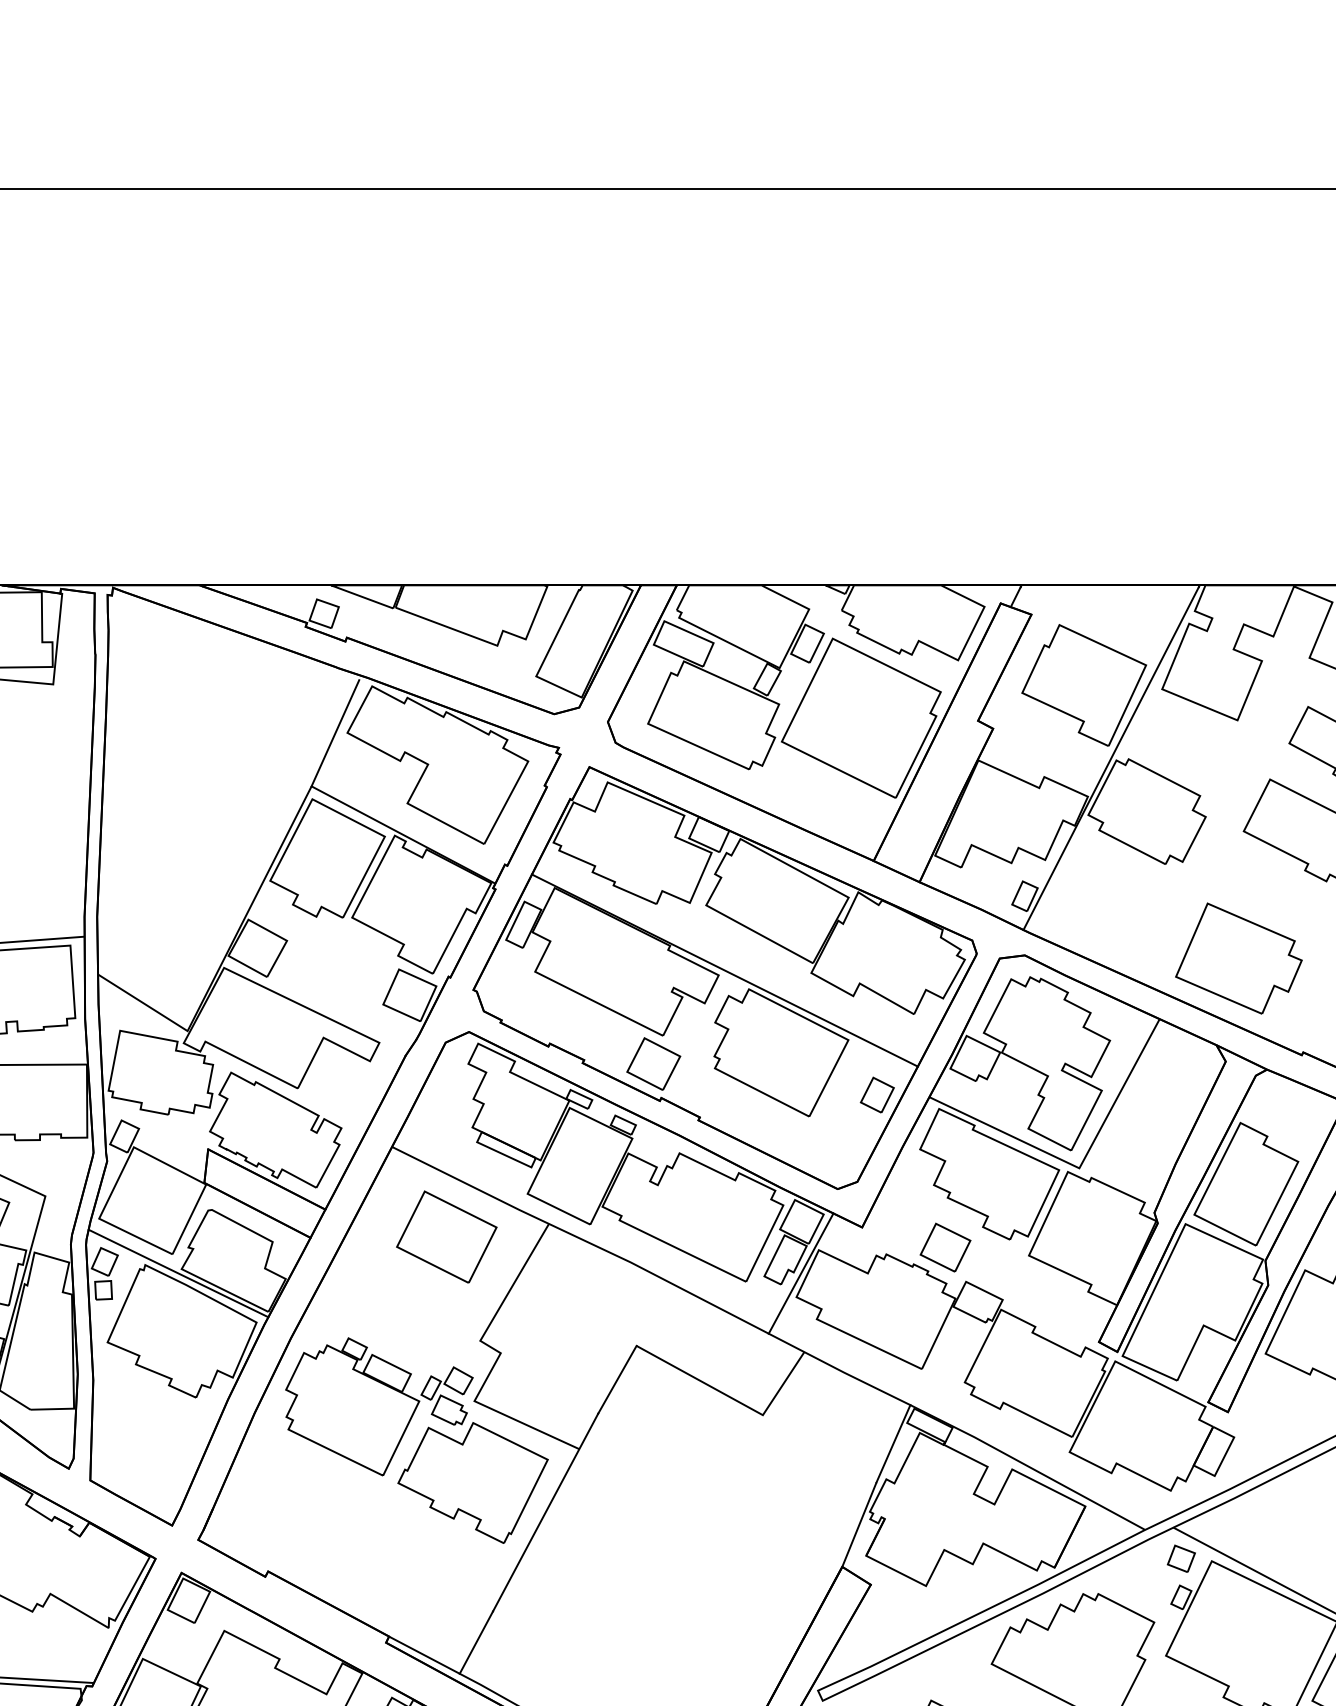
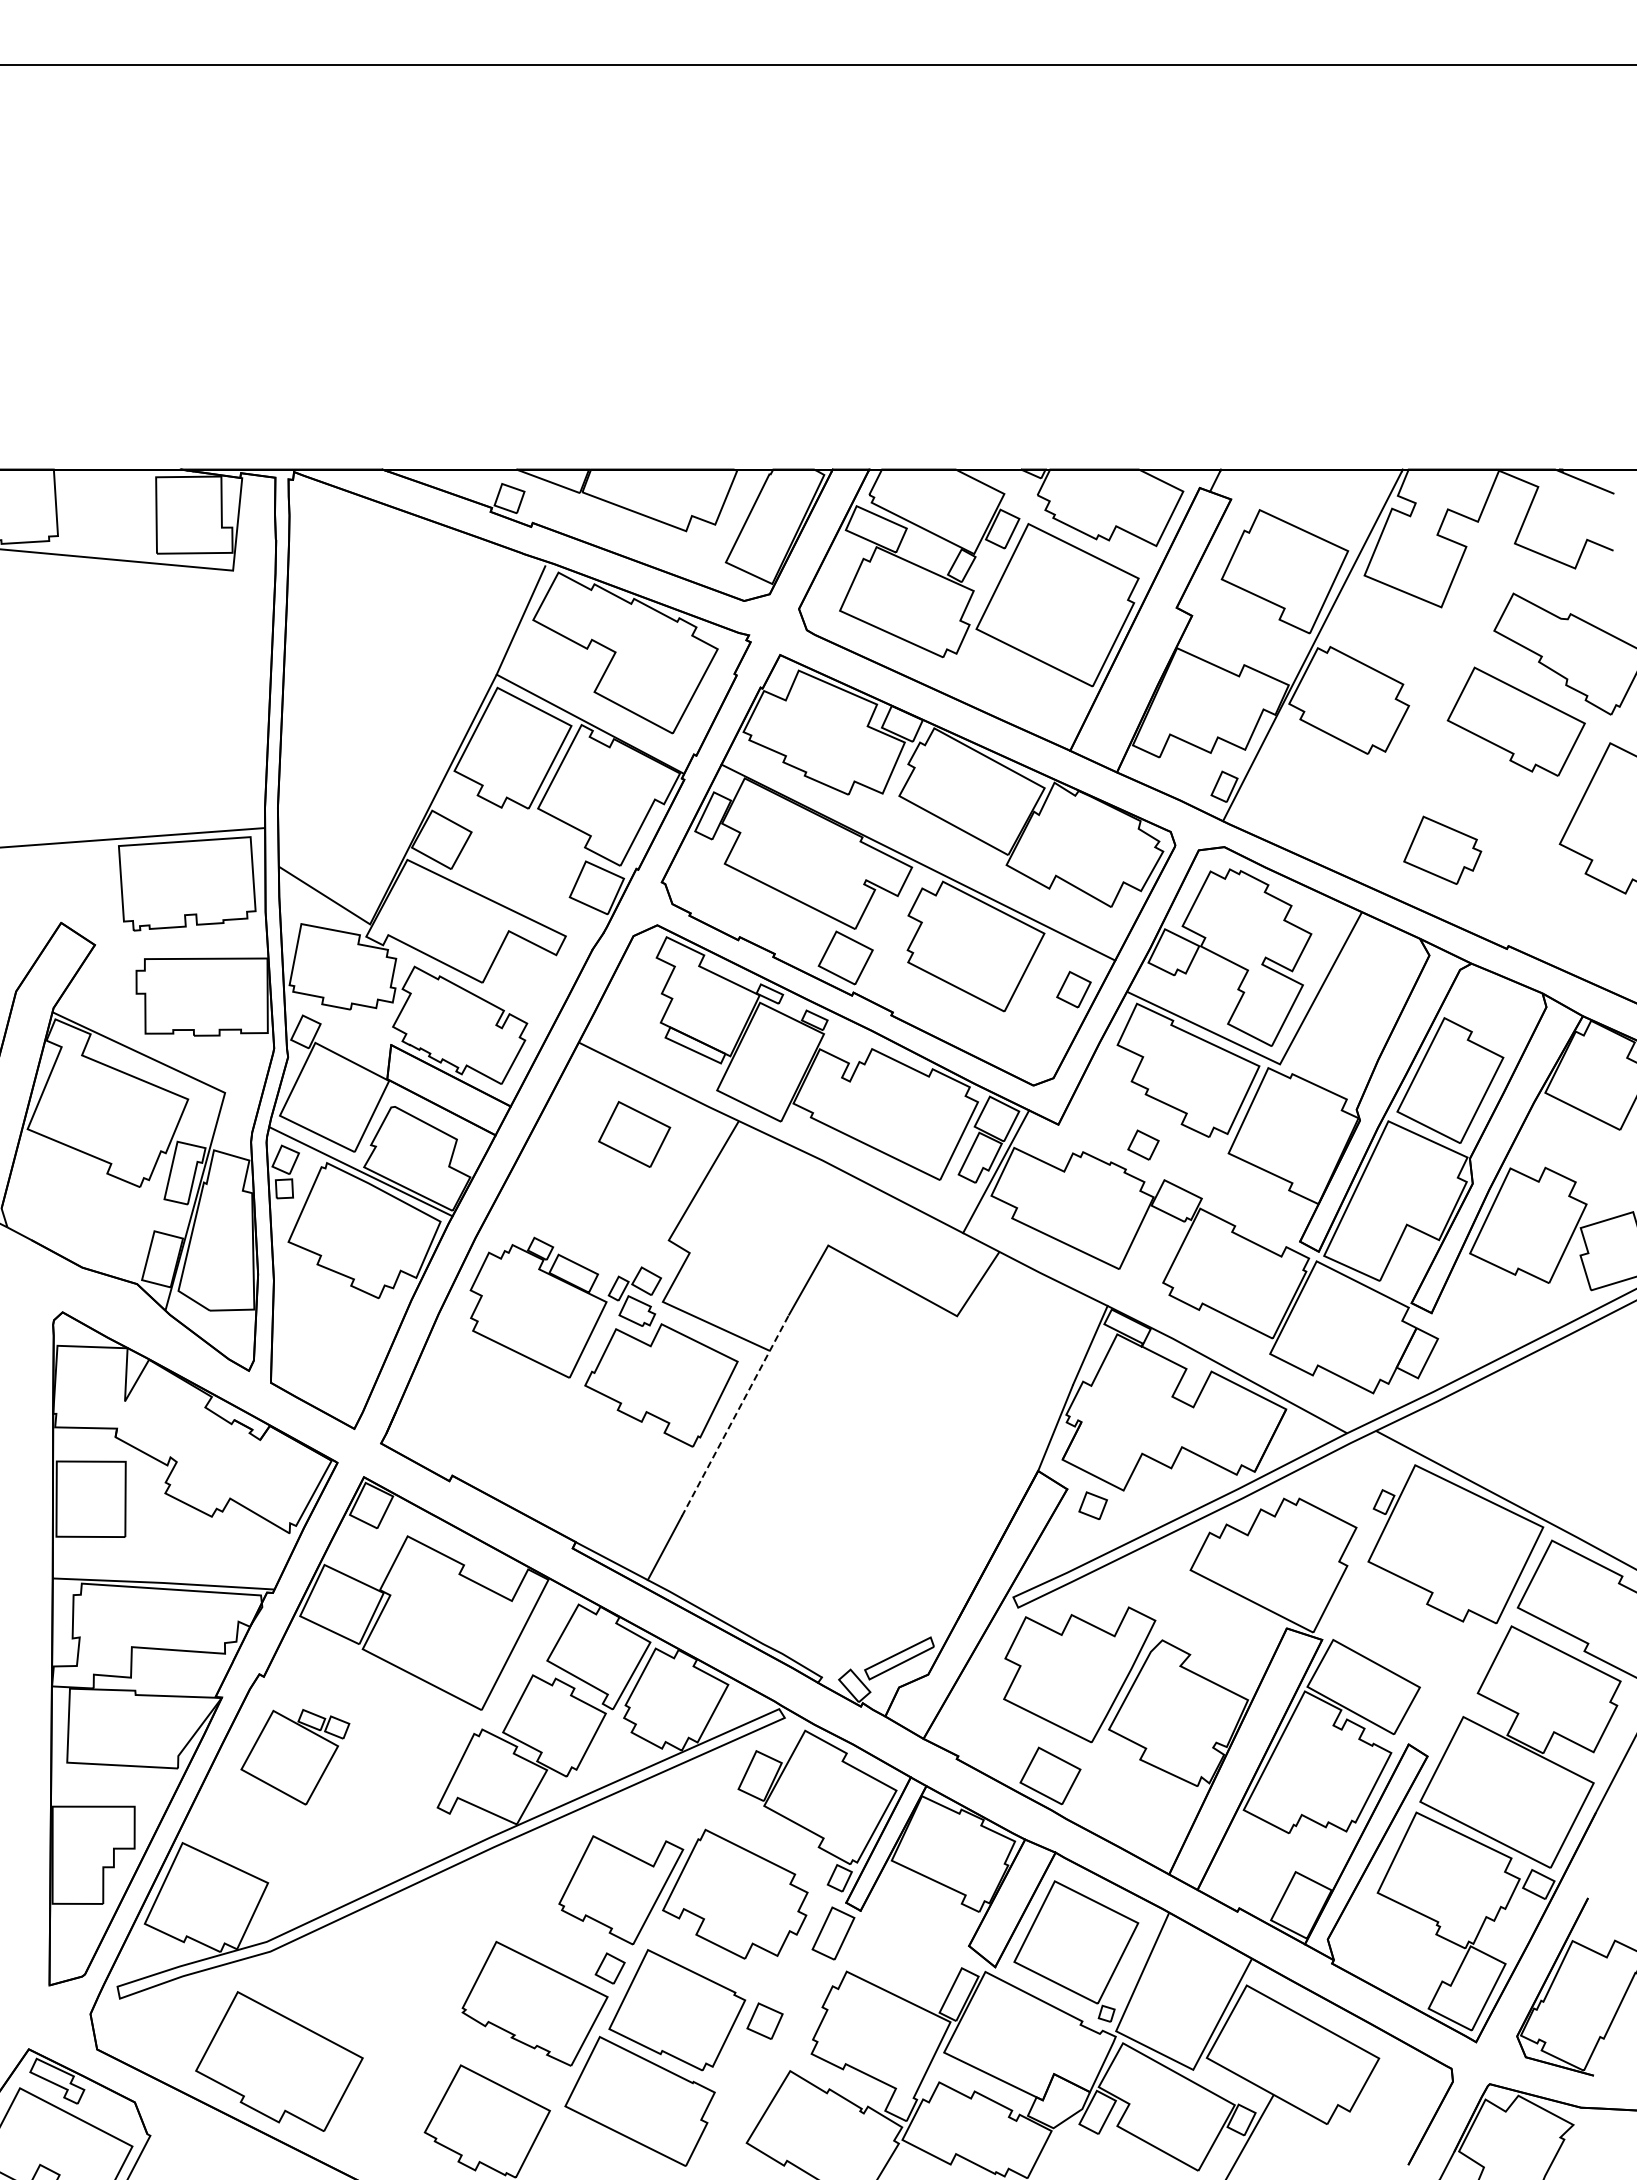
part: (1238, 958) -> (1442, 850), size x0.6
part: (446, 1237) -> (634, 1134), size x0.7
part: (945, 1246) -> (1143, 1144), size x0.6
line: (545, 1512) -> (735, 1415), solid -> dashed
part: (1180, 1558) -> (1092, 1505), moved

